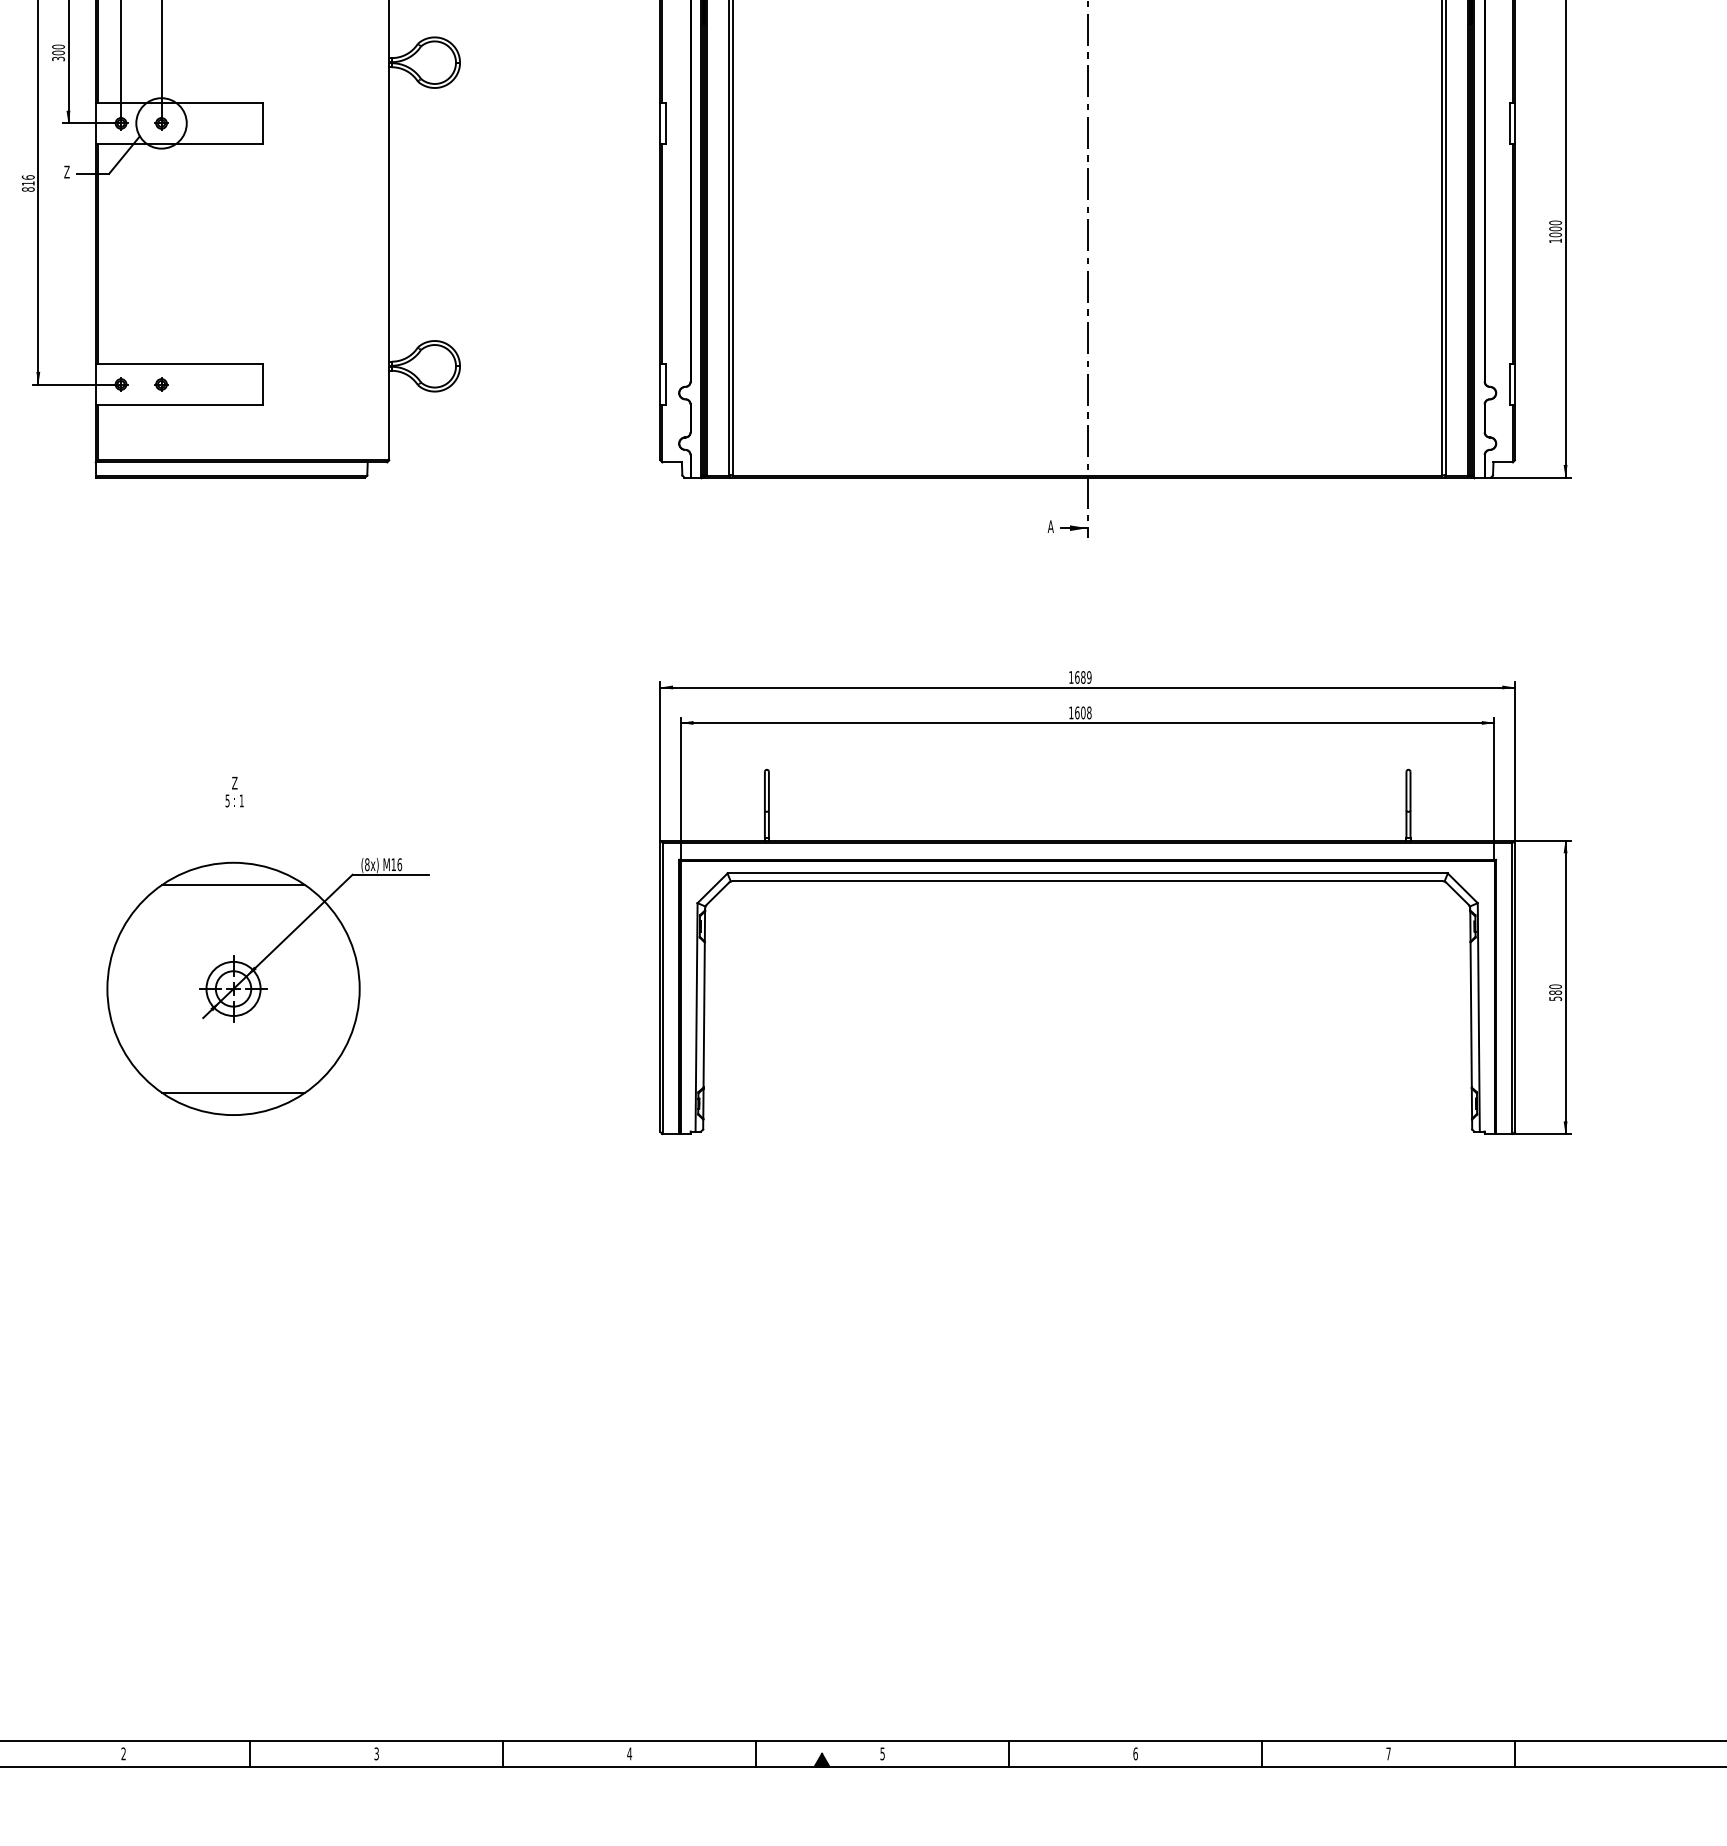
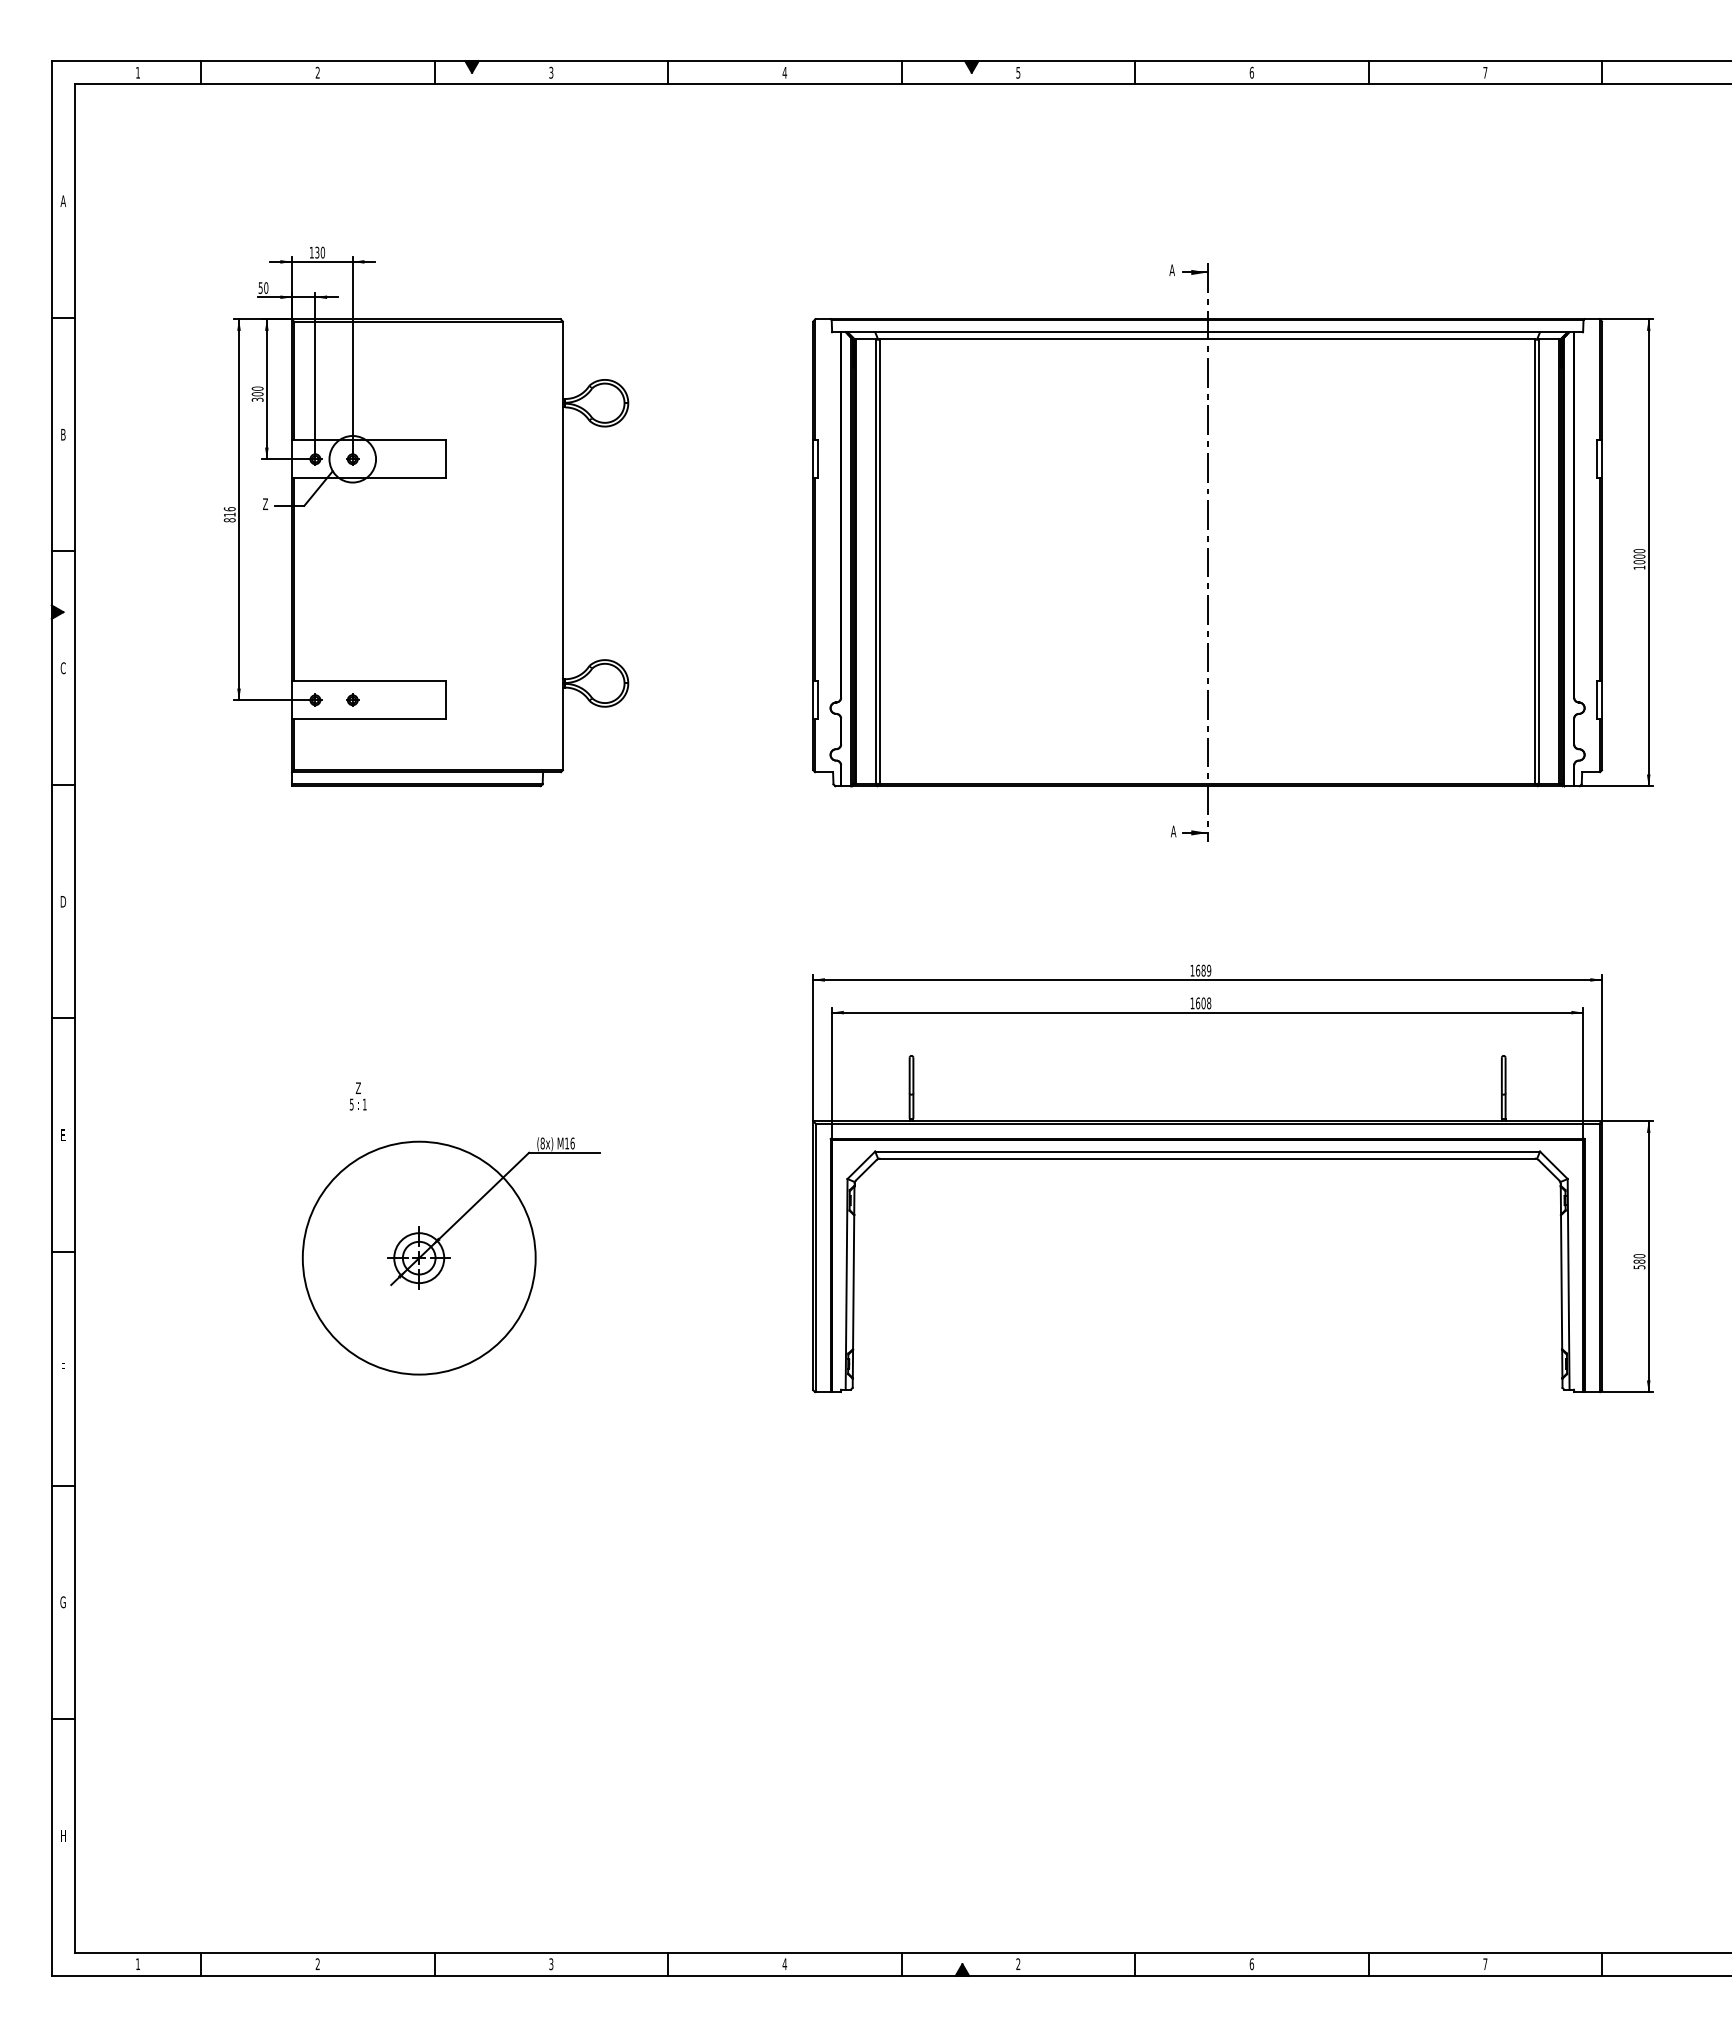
text: (233, 792) -> (357, 1096), moved
line: (232, 885) -> (418, 1162), removed
line: (232, 1092) -> (418, 1353), removed
text: (882, 1754) -> (1018, 1964), 5 -> 2

